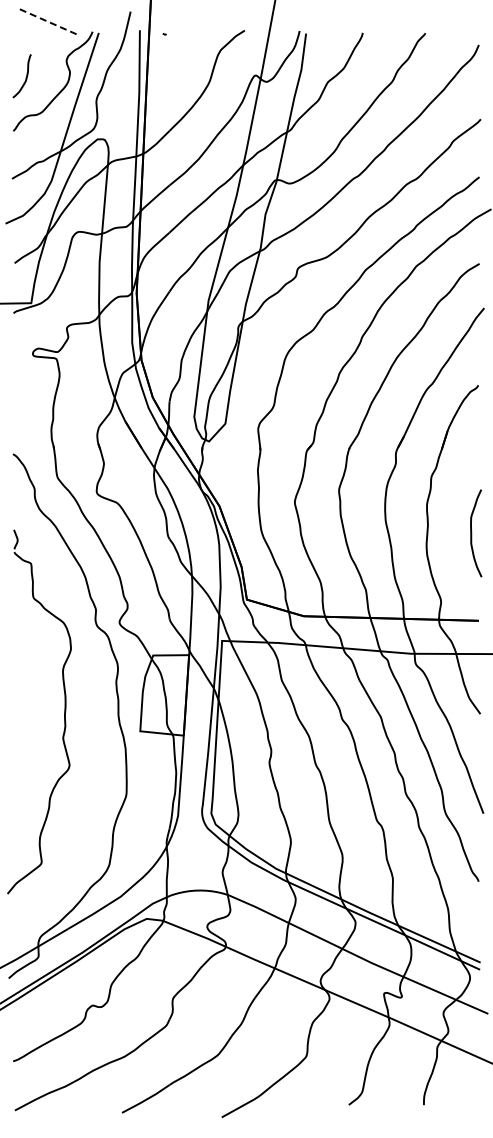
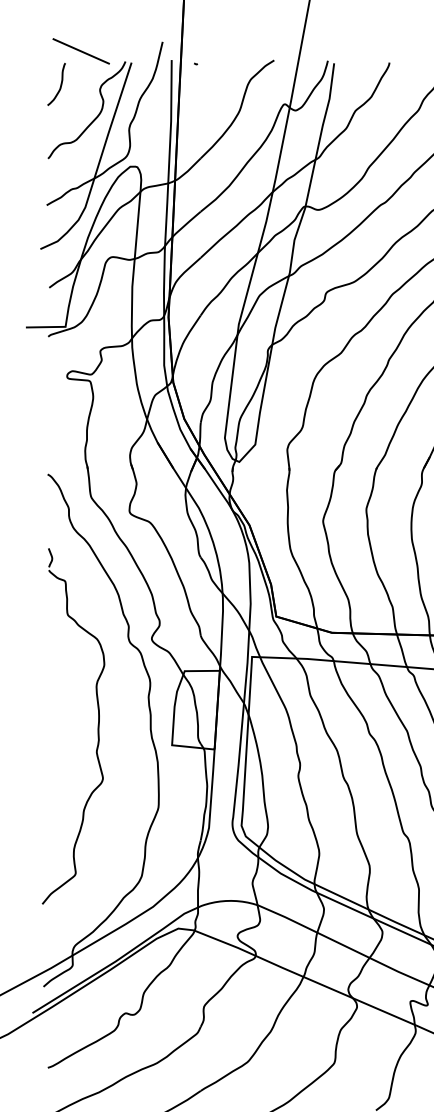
line: (47, 21) -> (81, 51), dashed -> solid
curve: (25, 77) -> (59, 85), moved

